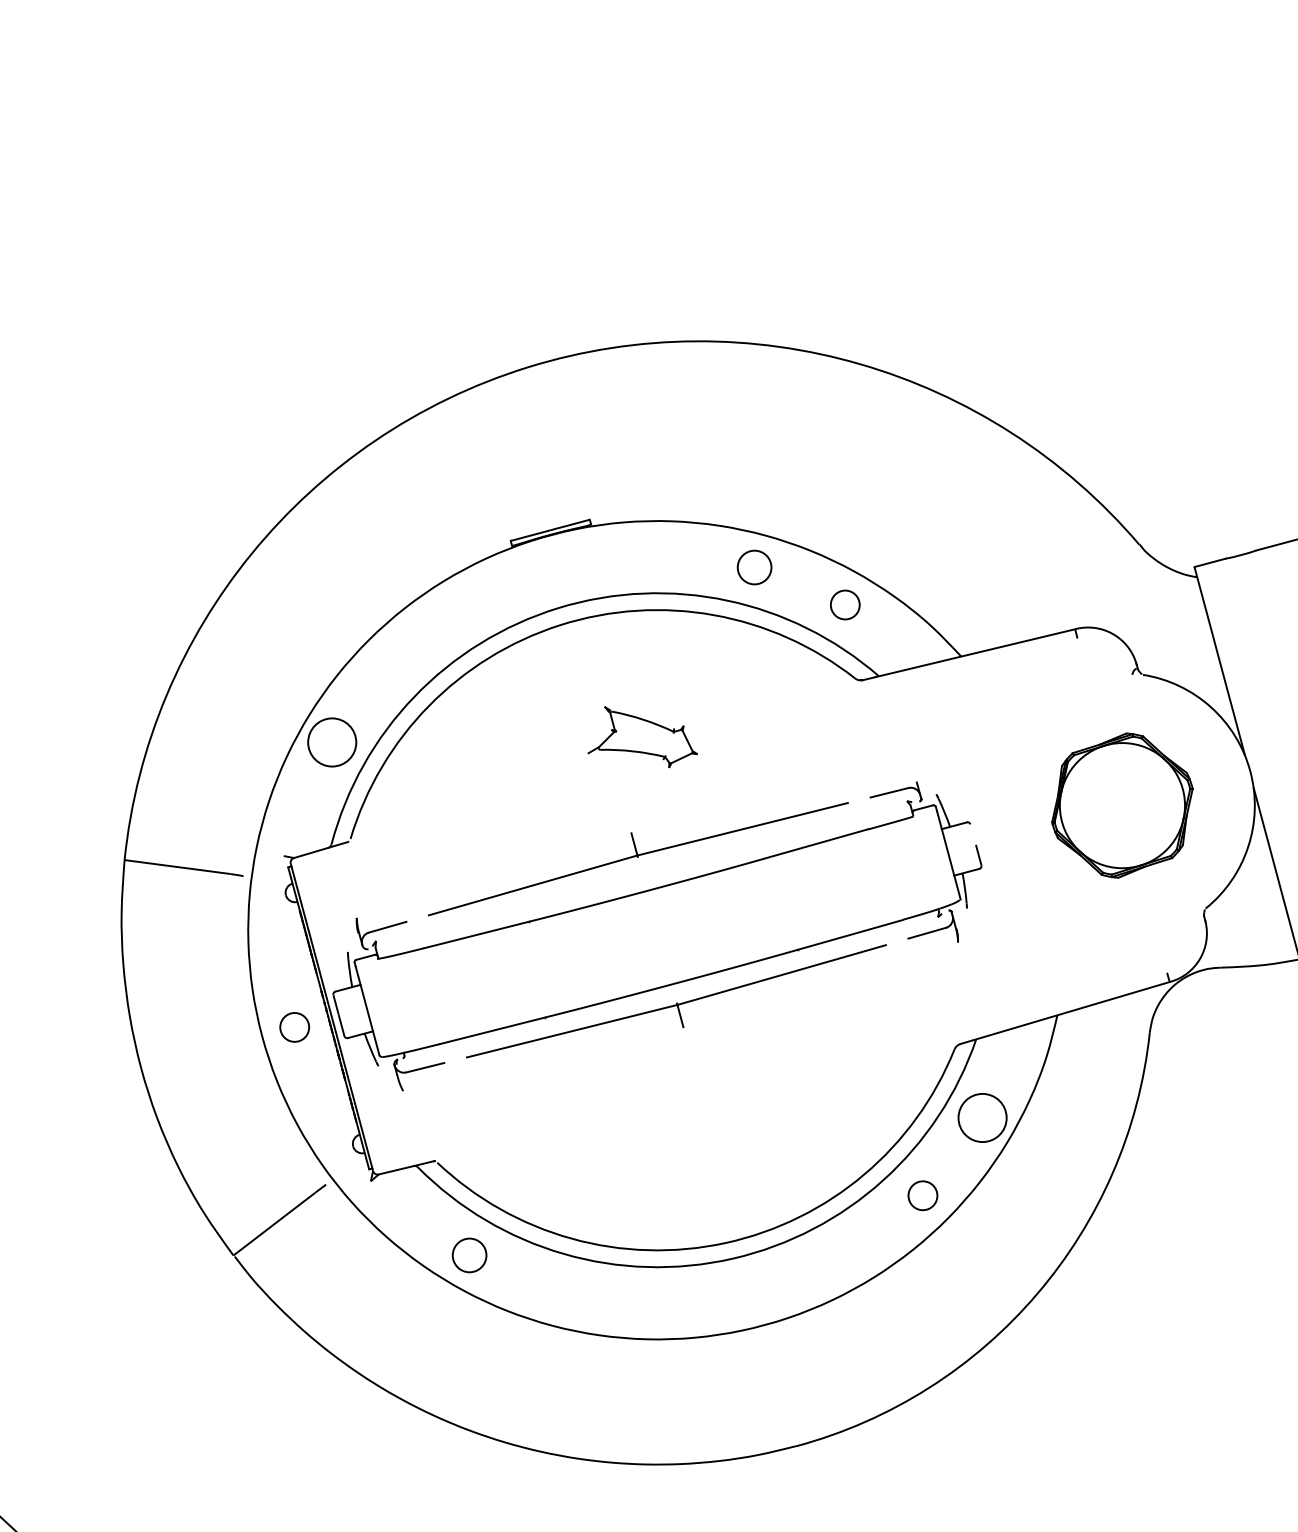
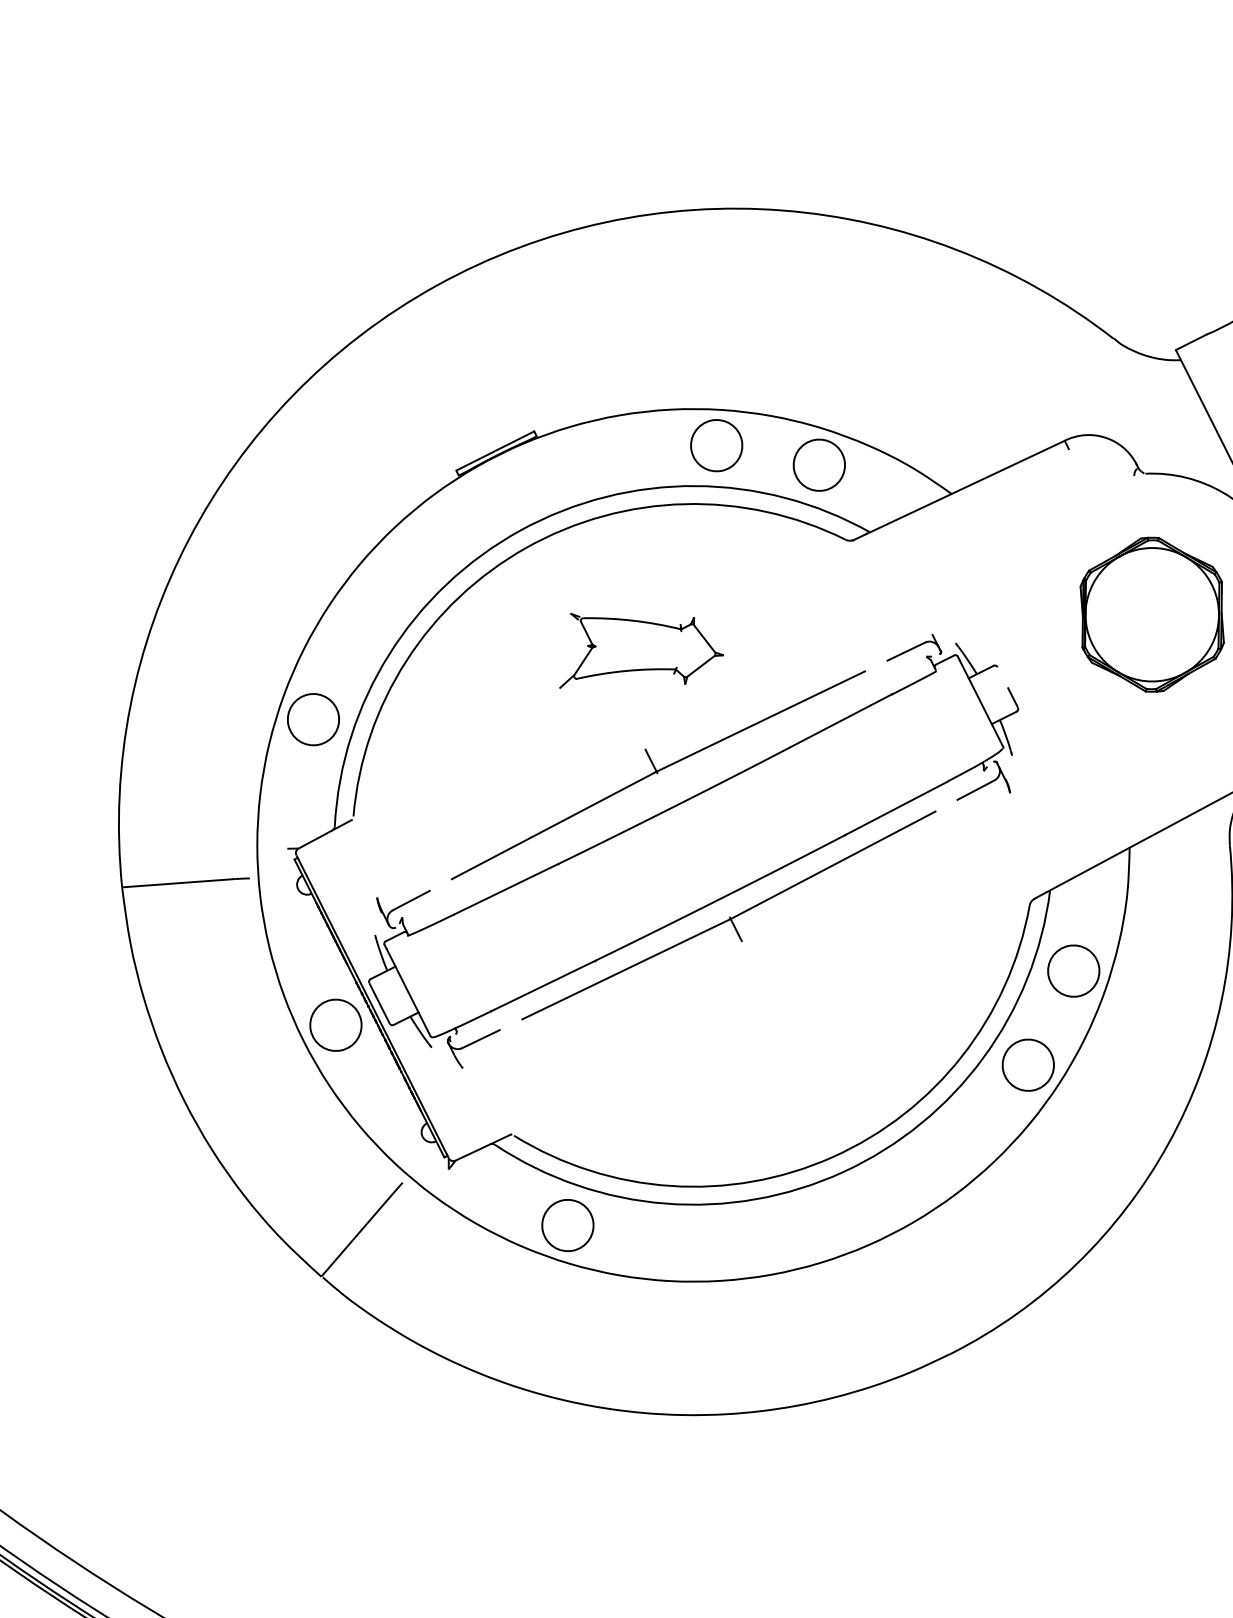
circle: (754, 567) -> (716, 445), size x1.43
circle: (845, 604) -> (819, 464), size x1.67
part: (642, 737) -> (636, 647), size x1.43
circle: (294, 1027) -> (335, 1025), size x1.67
circle: (922, 1195) -> (1027, 1065), size x1.67
circle: (469, 1255) -> (567, 1225), size x1.43

